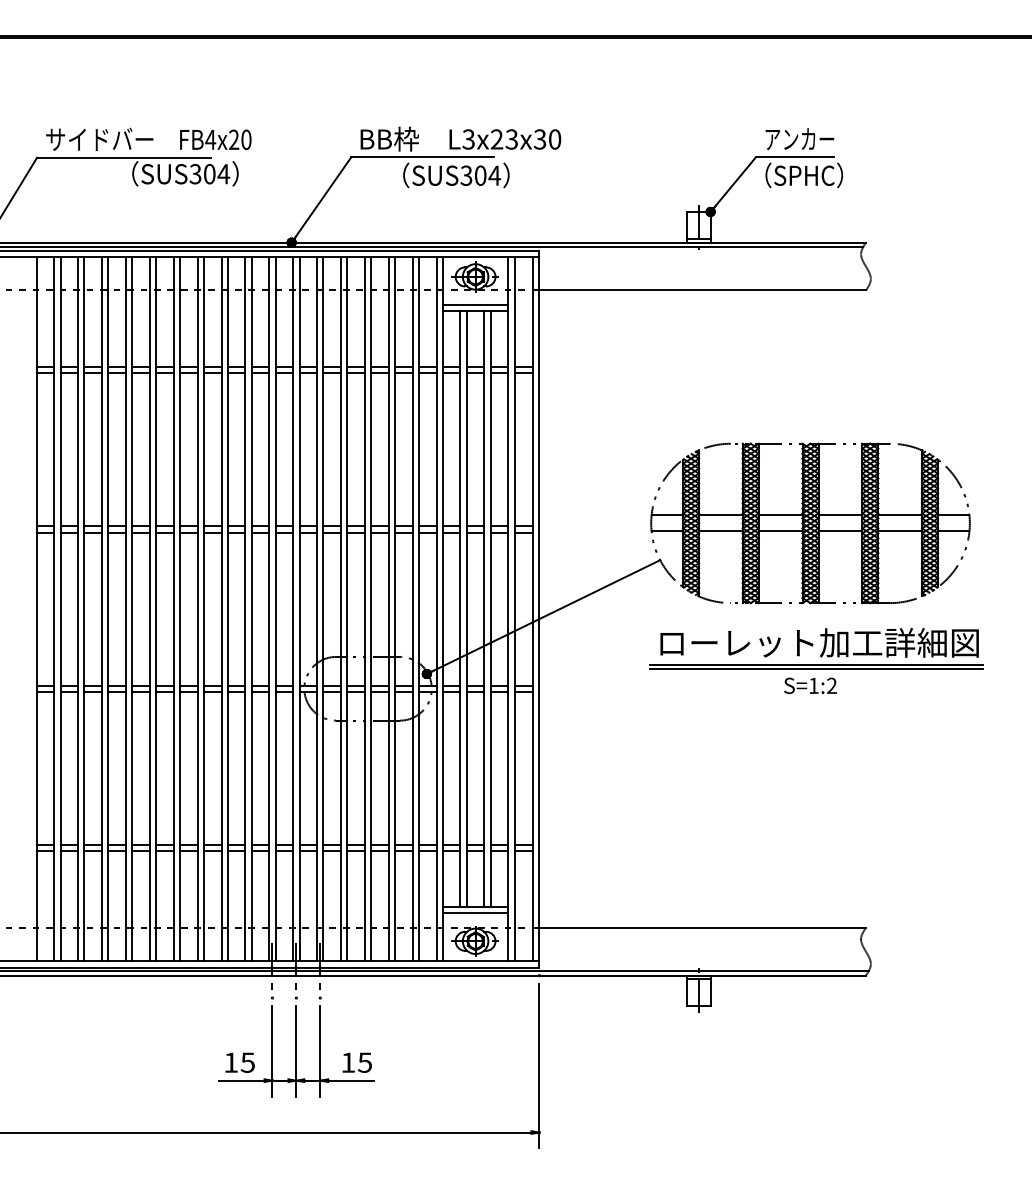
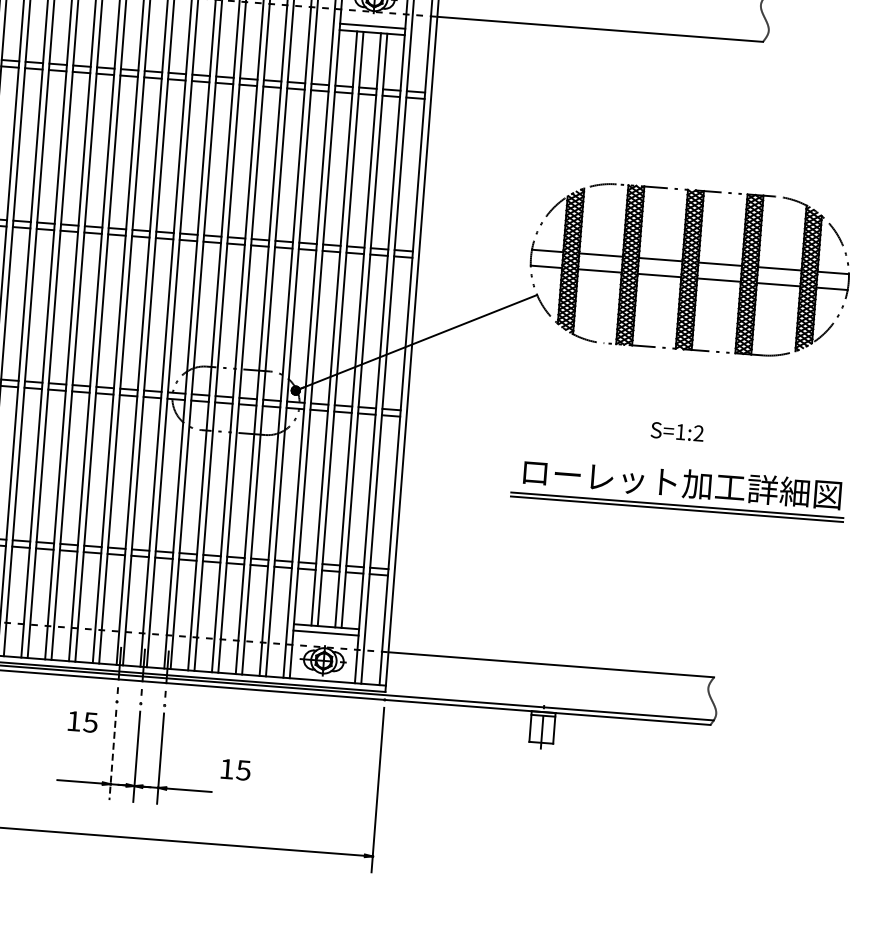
part: (816, 648) -> (679, 488), moved
line: (272, 1051) -> (112, 755), solid -> dashed
text: (239, 1062) -> (82, 721), moved
text: (356, 1062) -> (235, 769), moved

